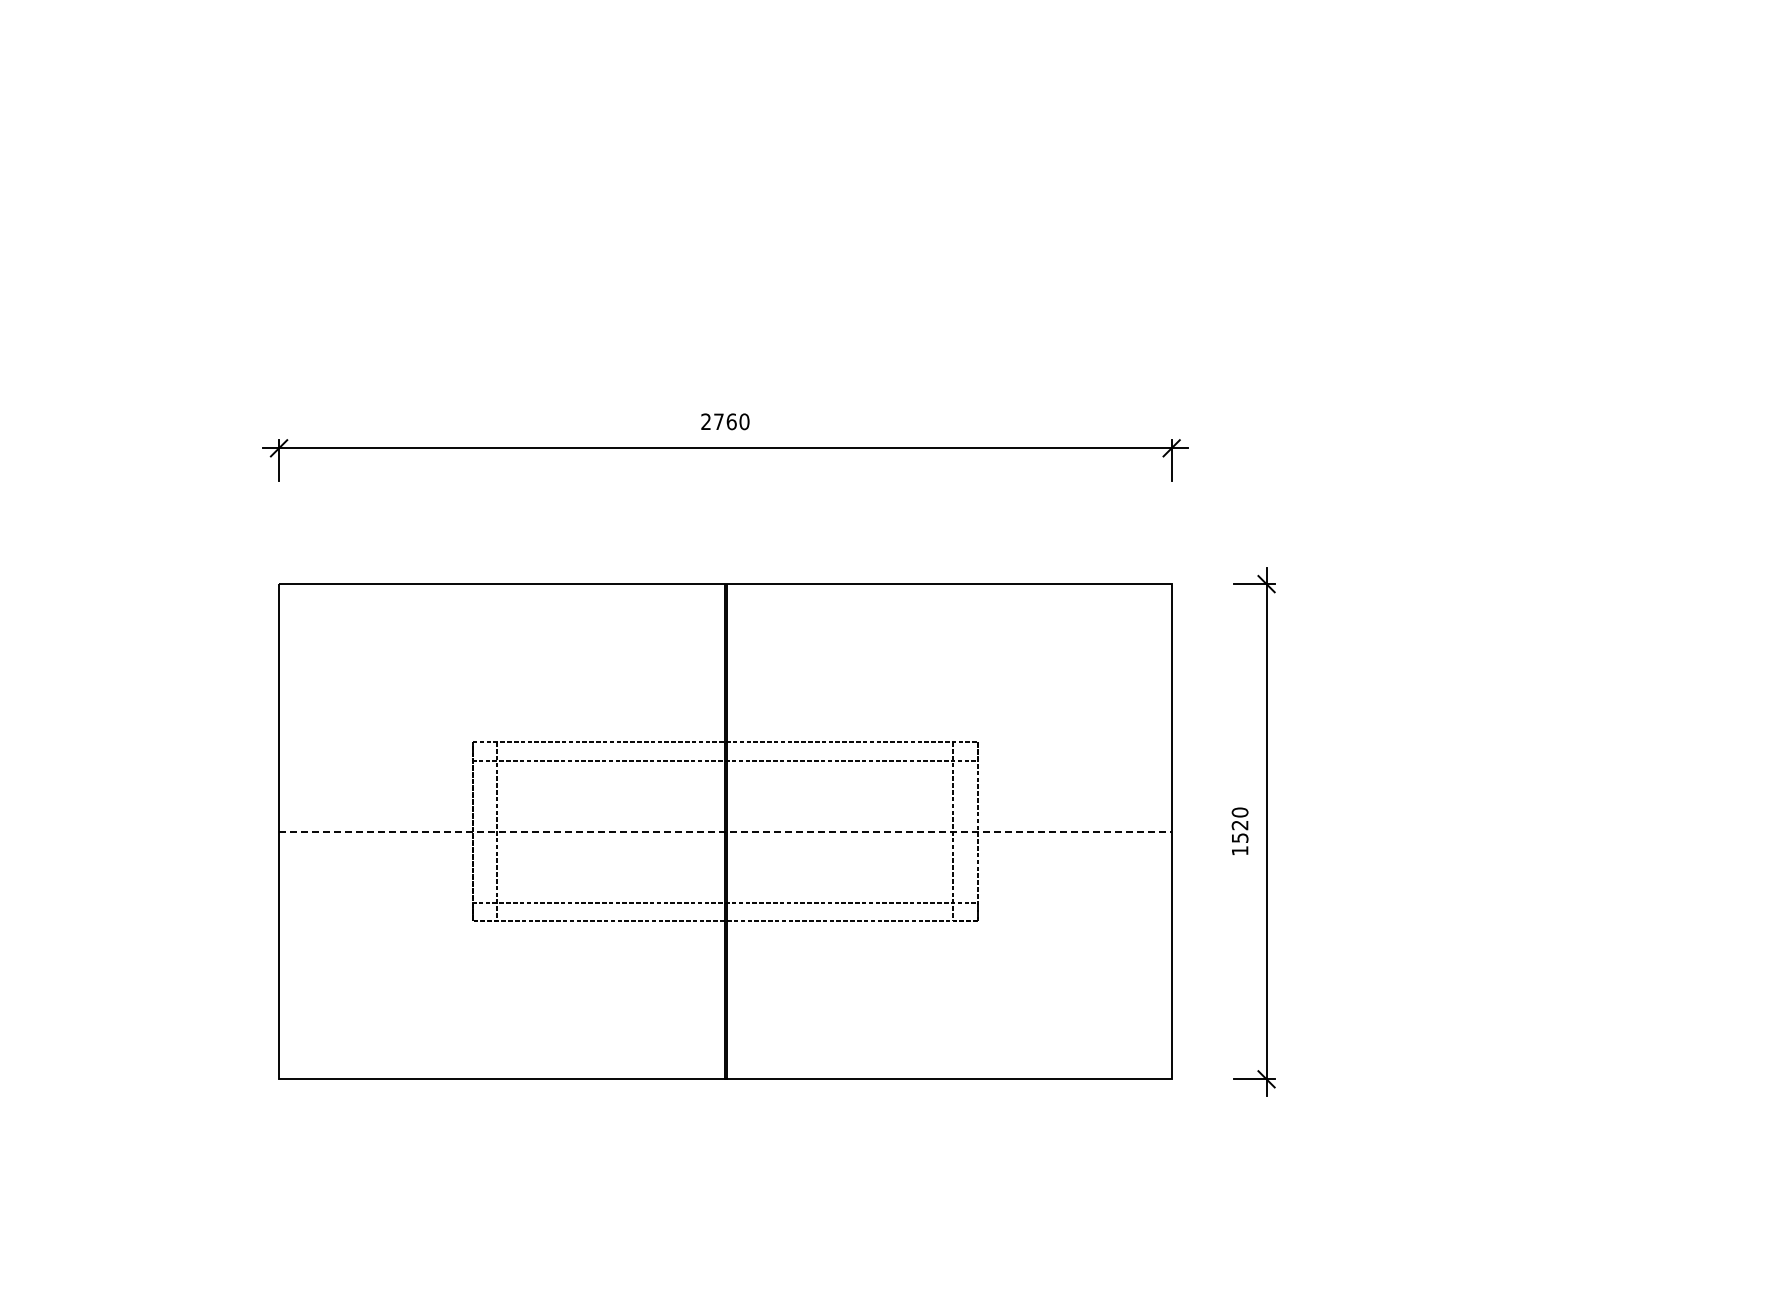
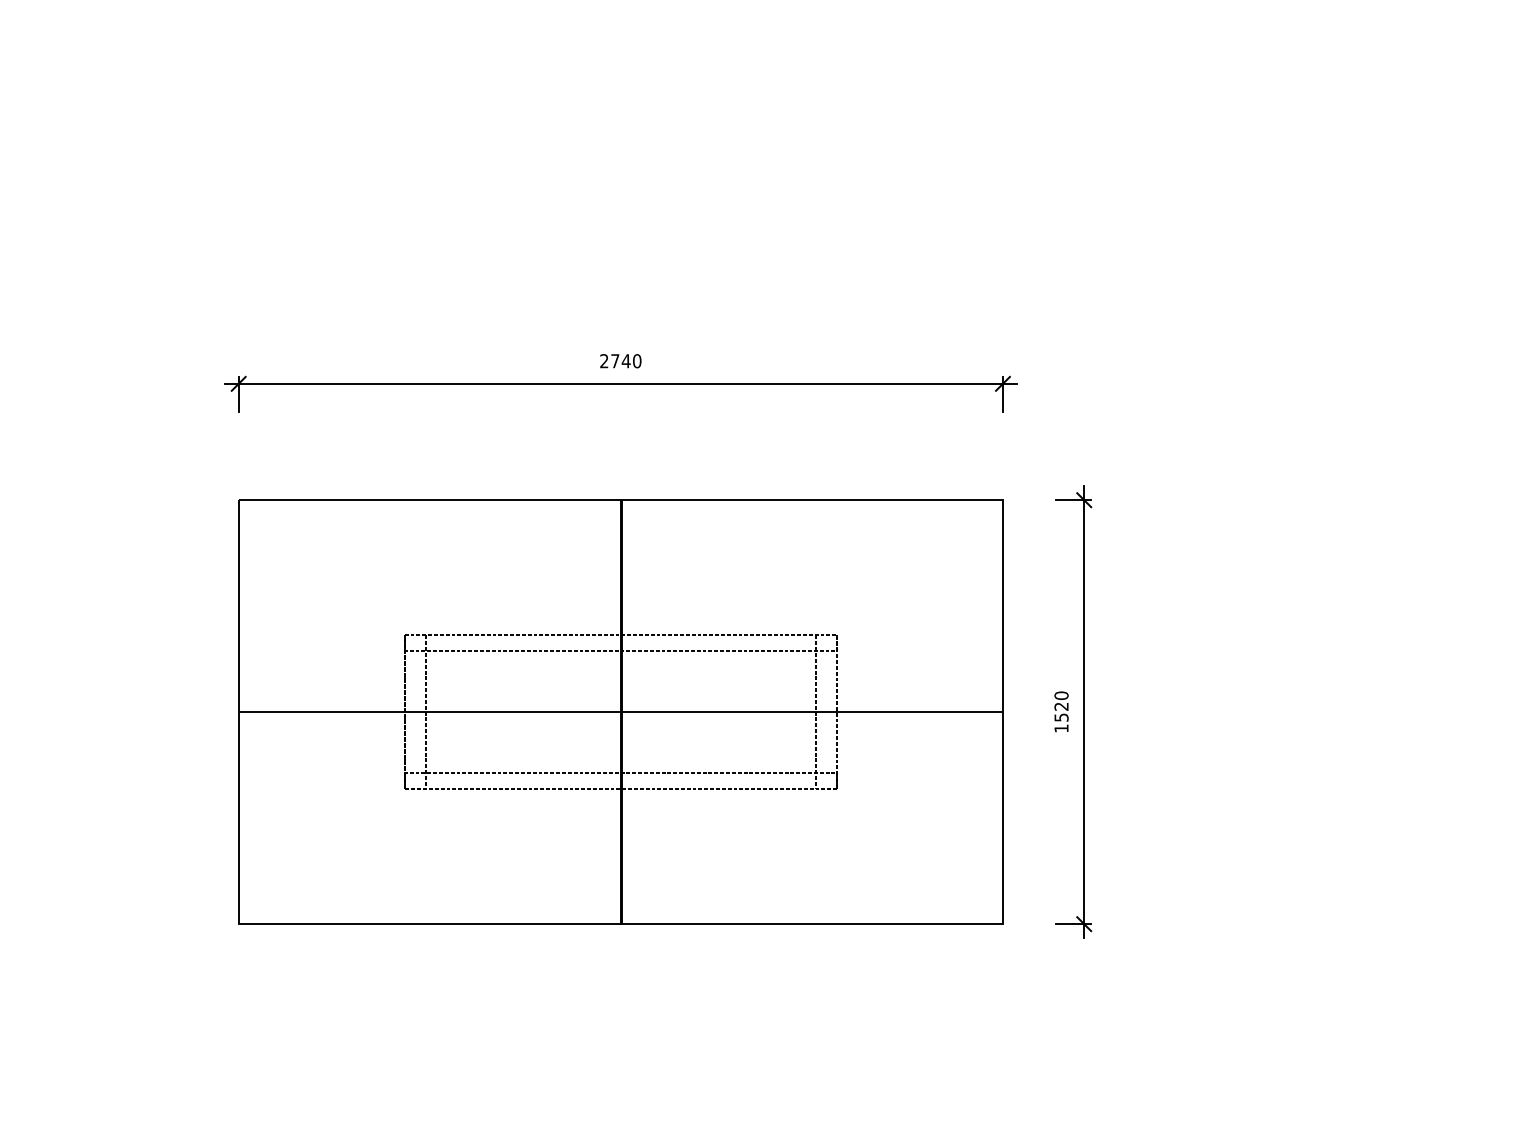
text: (731, 421) -> (626, 360), 2760 -> 2740
line: (725, 831) -> (620, 711), dashed -> solid

